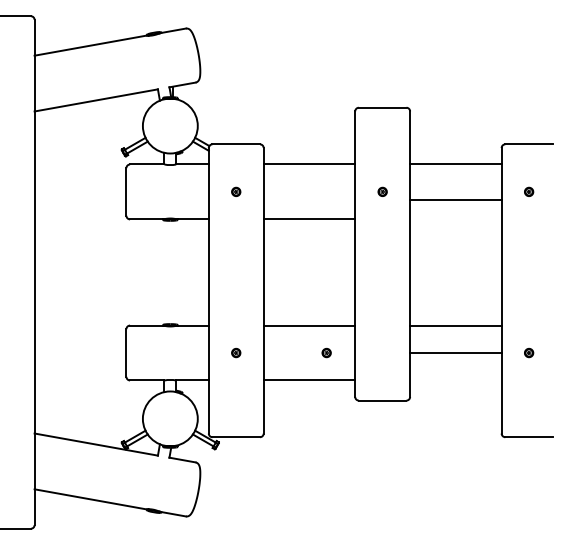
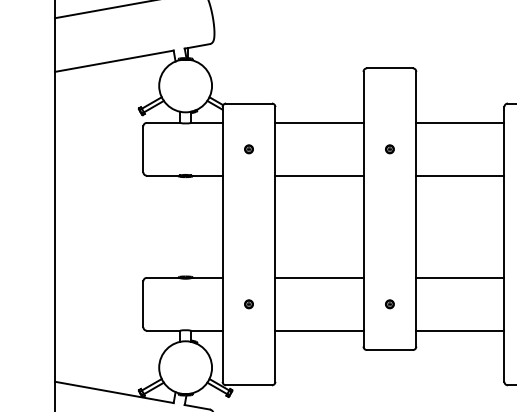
line: (455, 200) -> (459, 175), moved
part: (326, 352) -> (389, 303), moved
line: (455, 353) -> (459, 330), moved

